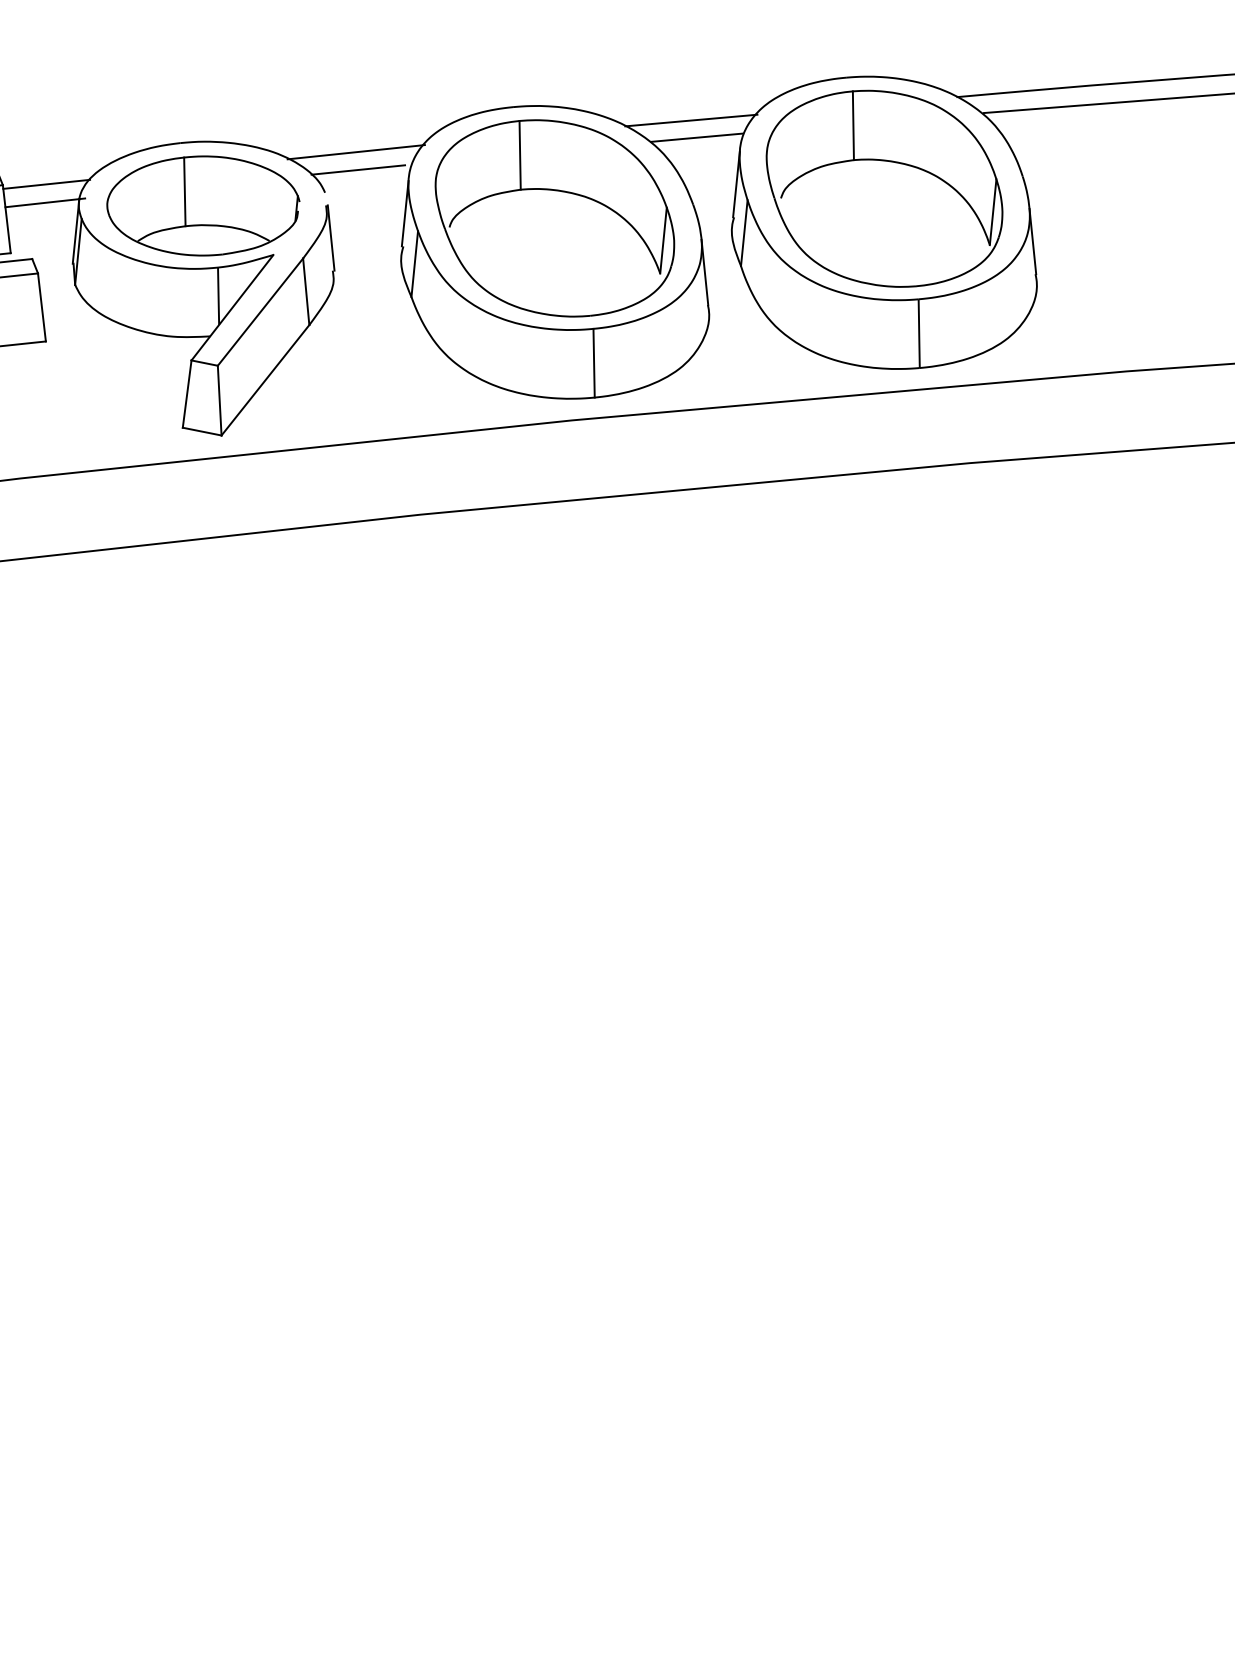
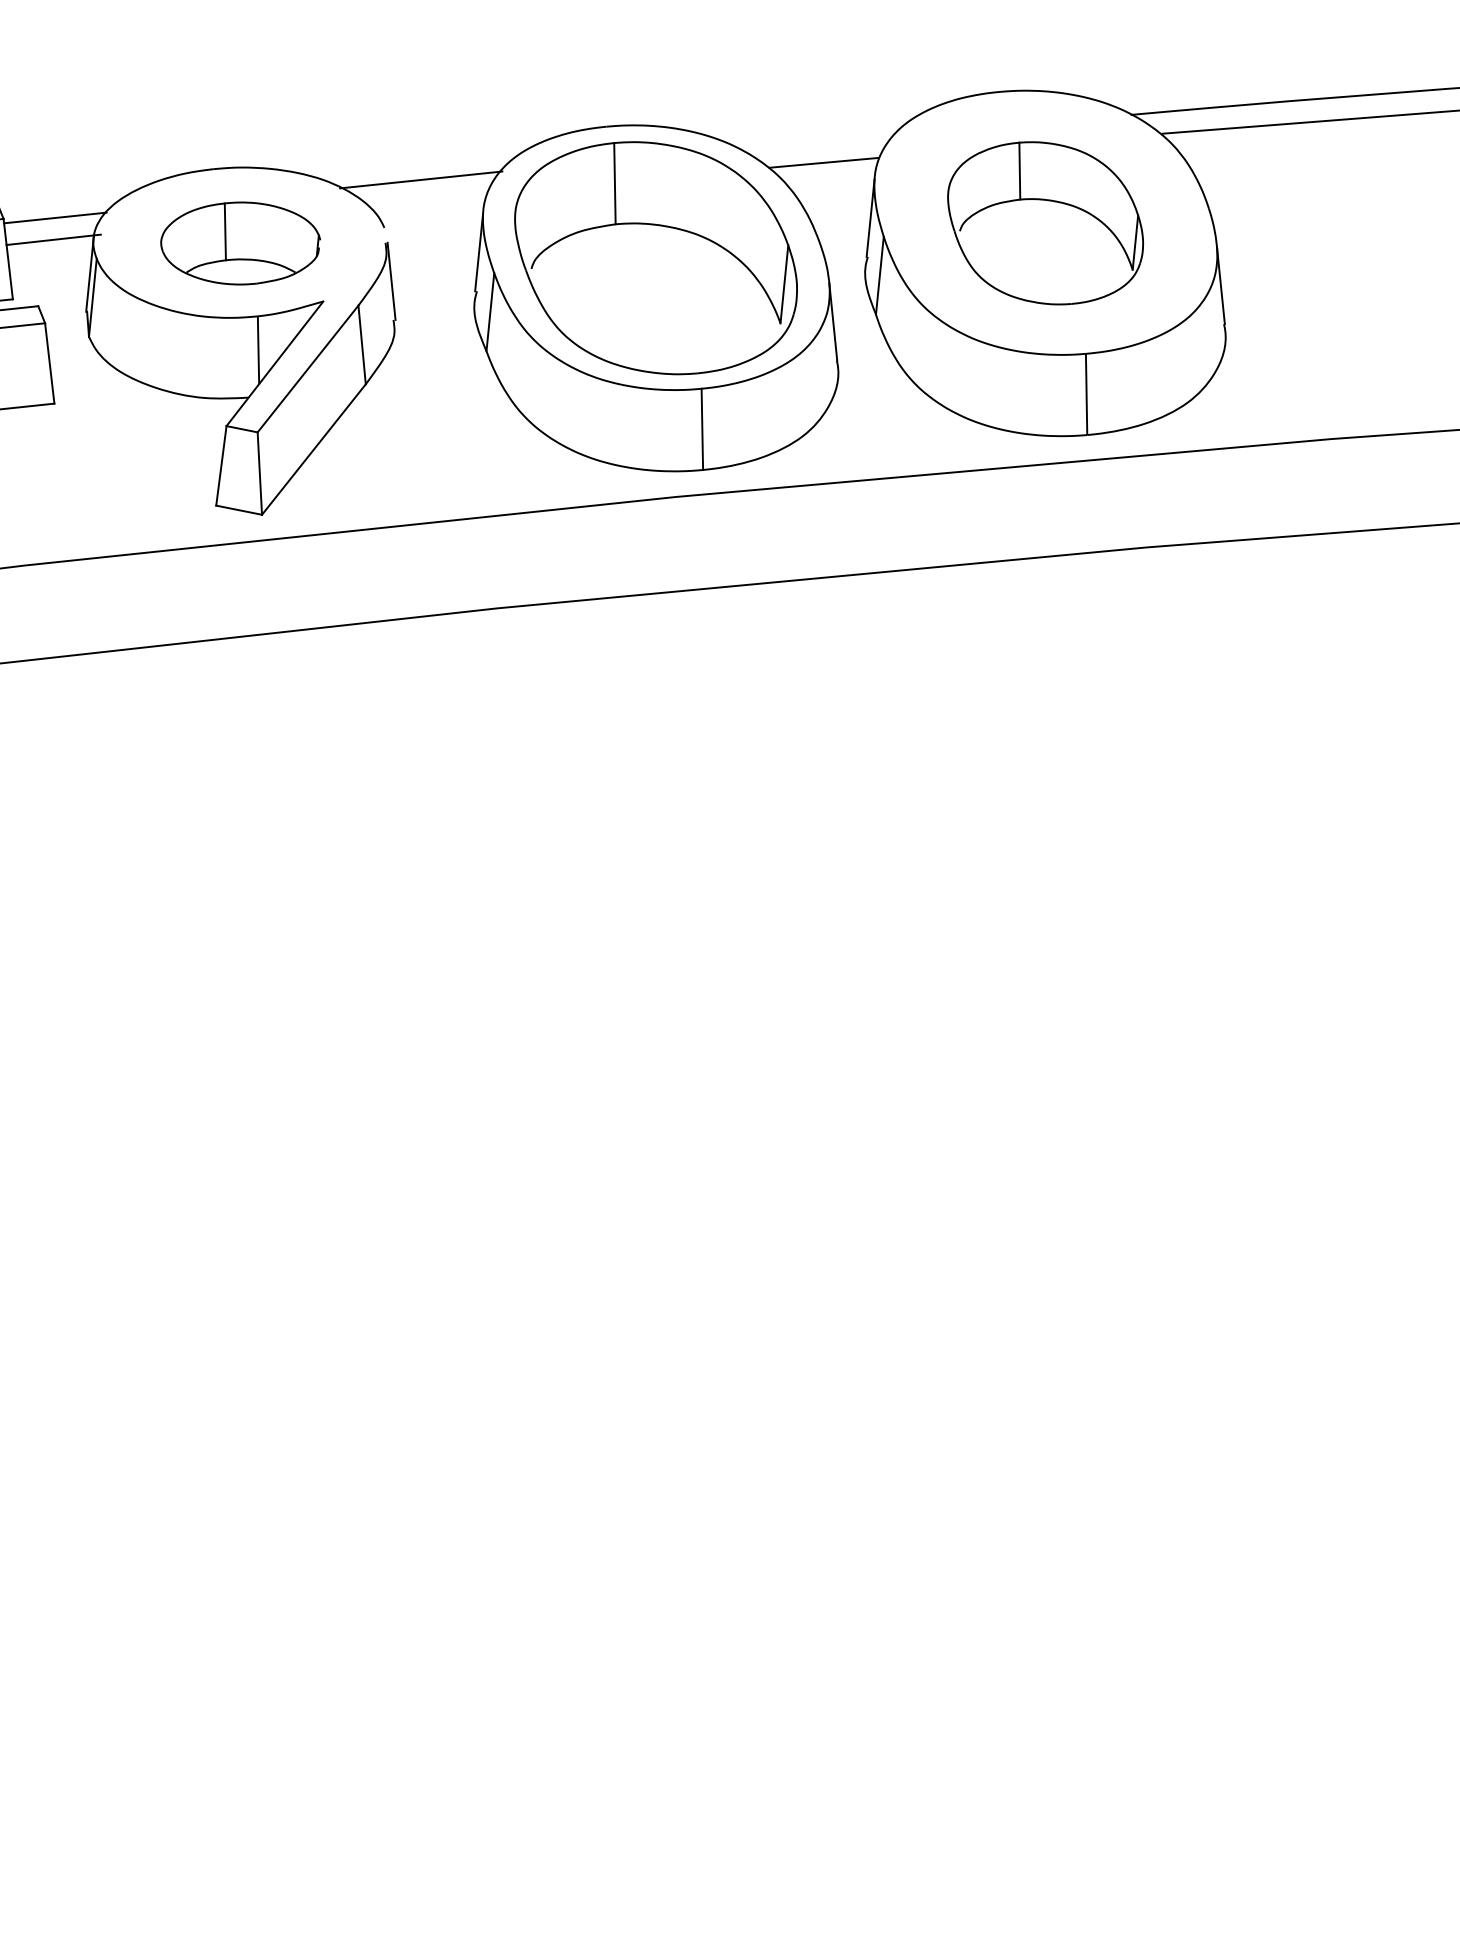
line: (691, 120) -> (817, 142), removed
line: (358, 169) -> (423, 200), removed
part: (884, 189) -> (1045, 223), size x0.7
part: (203, 205) -> (240, 243), size x0.7

